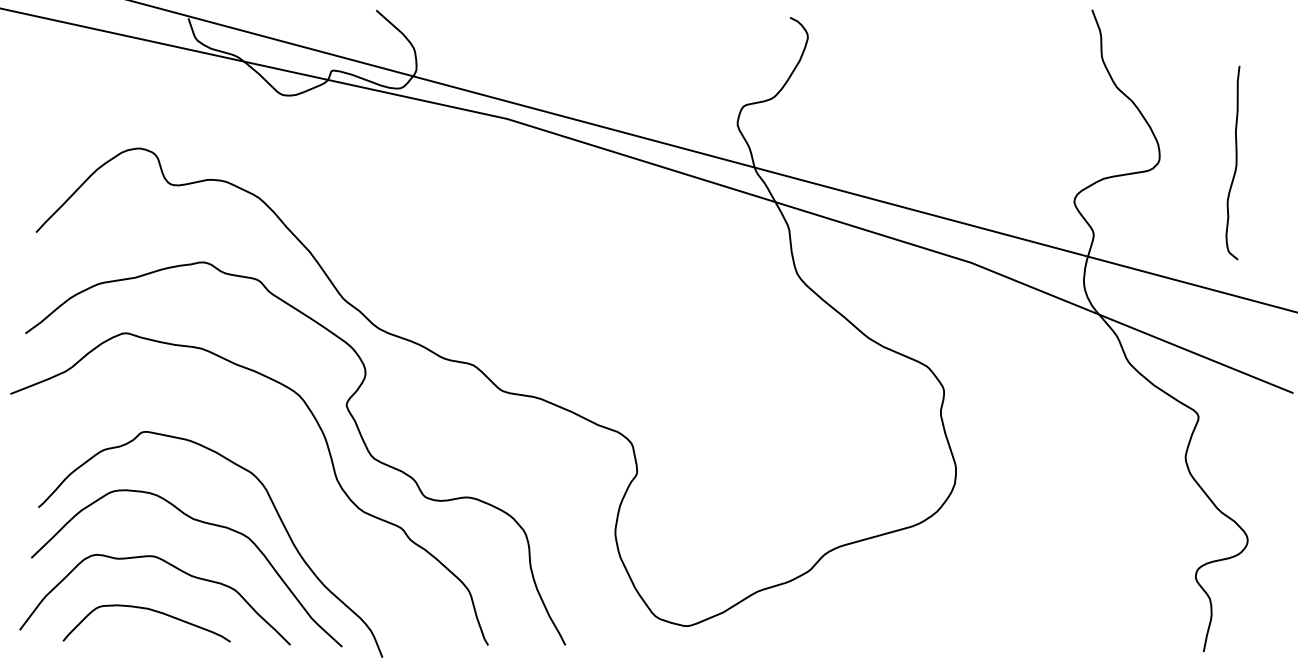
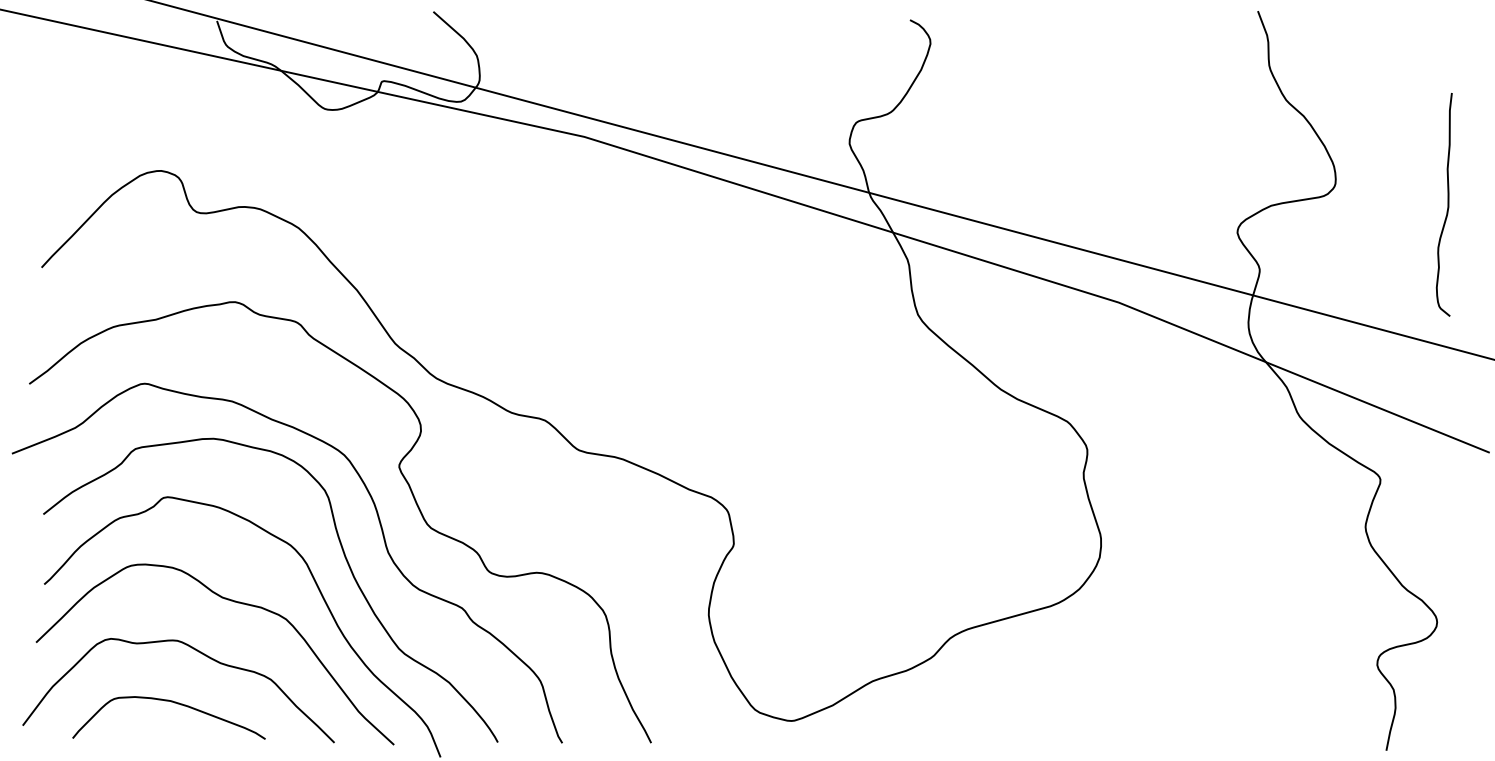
curve: (1235, 162) -> (1447, 204), moved
curve: (298, 483) -> (343, 556), added

